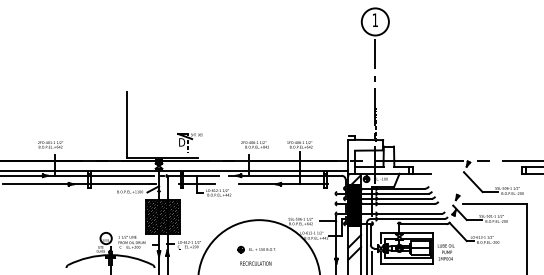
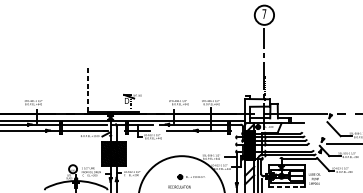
text: (374, 19) -> (263, 13), 1 -> 7
line: (126, 125) -> (87, 88), solid -> dashed
part: (256, 249) -> (191, 177), moved
line: (407, 264) -> (287, 187), solid -> dashed

